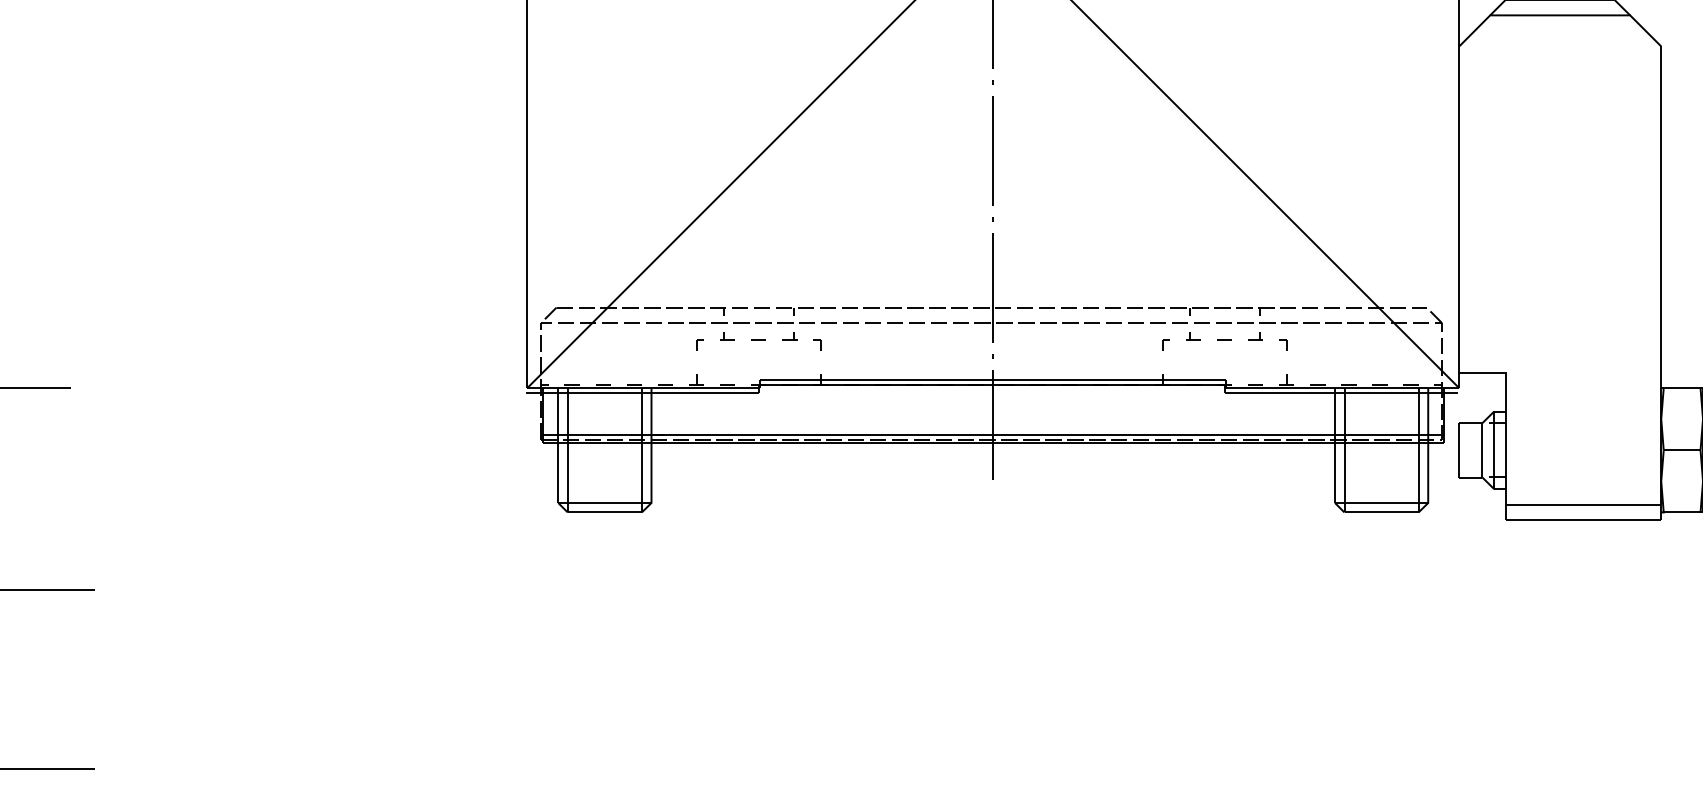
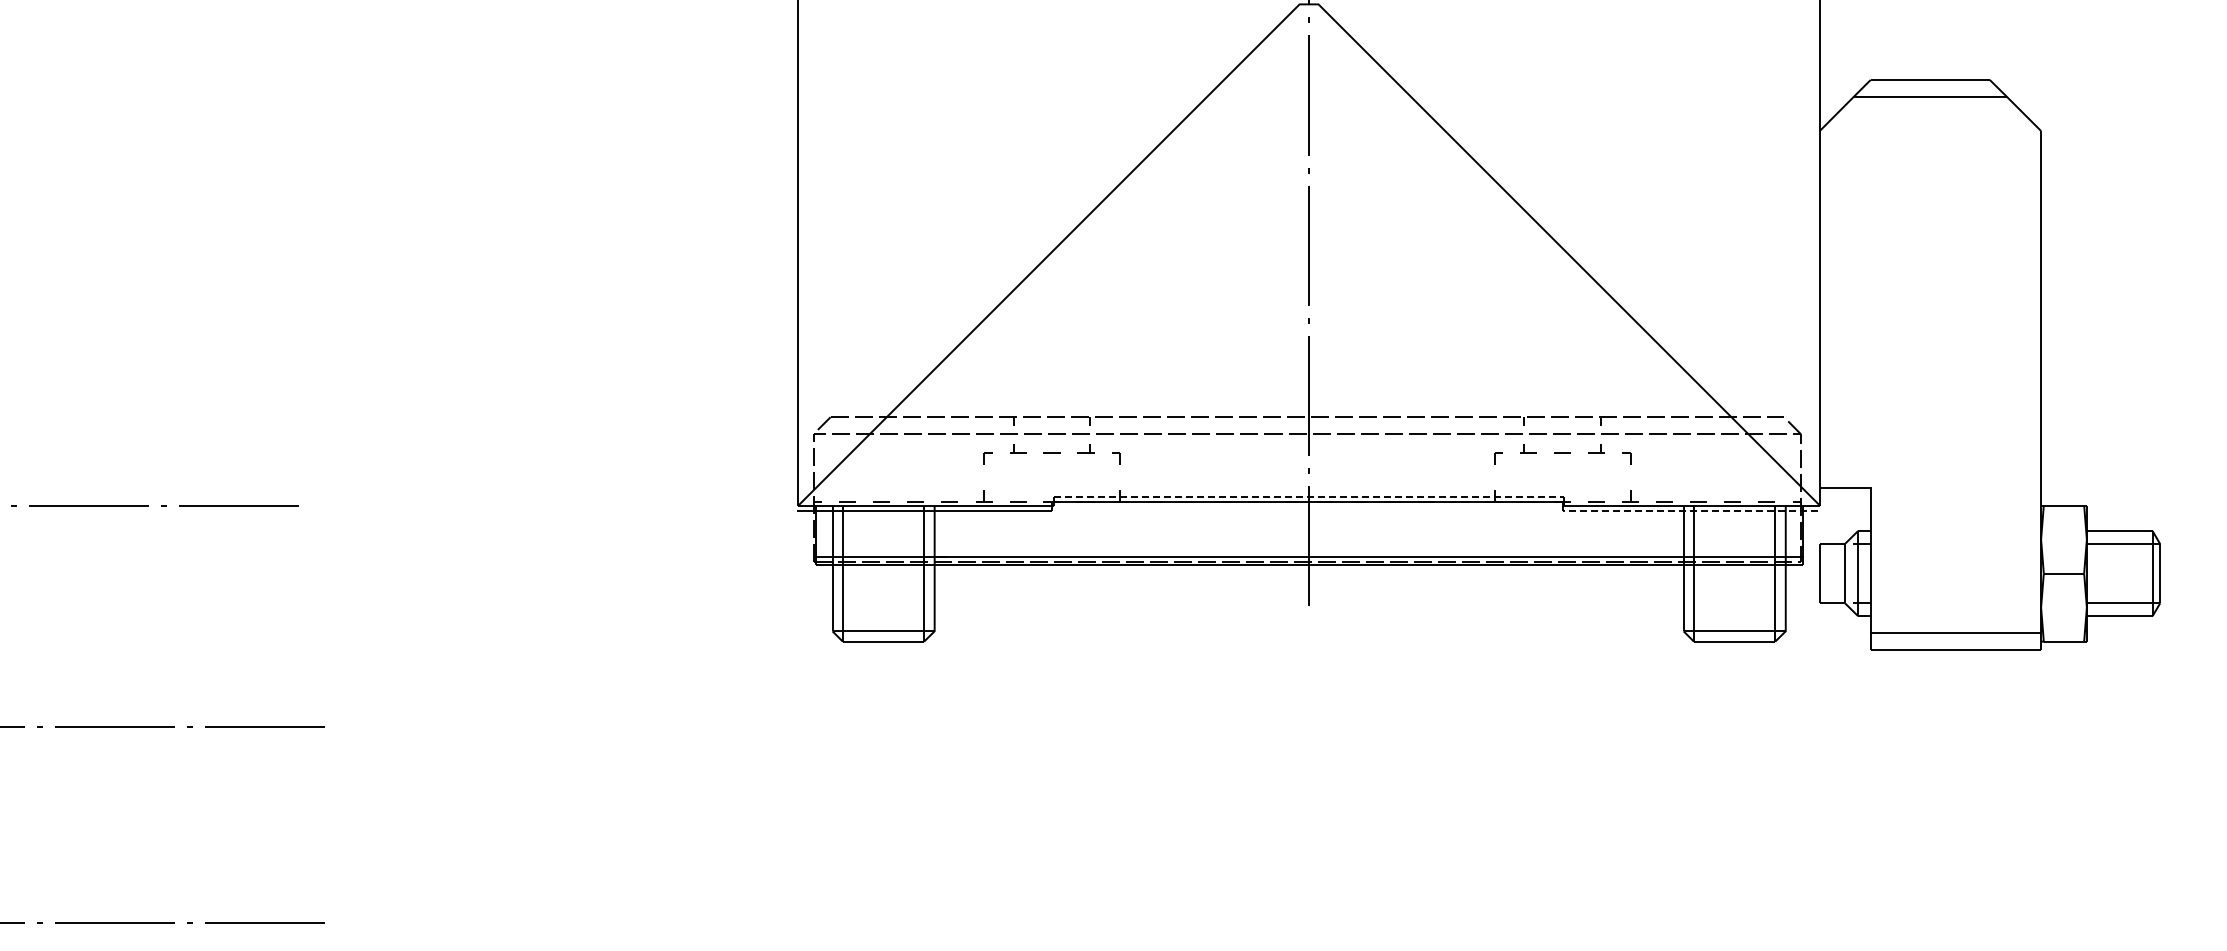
line: (993, 380) -> (1309, 497), solid -> dashed
line: (1341, 392) -> (1690, 510), solid -> dashed

